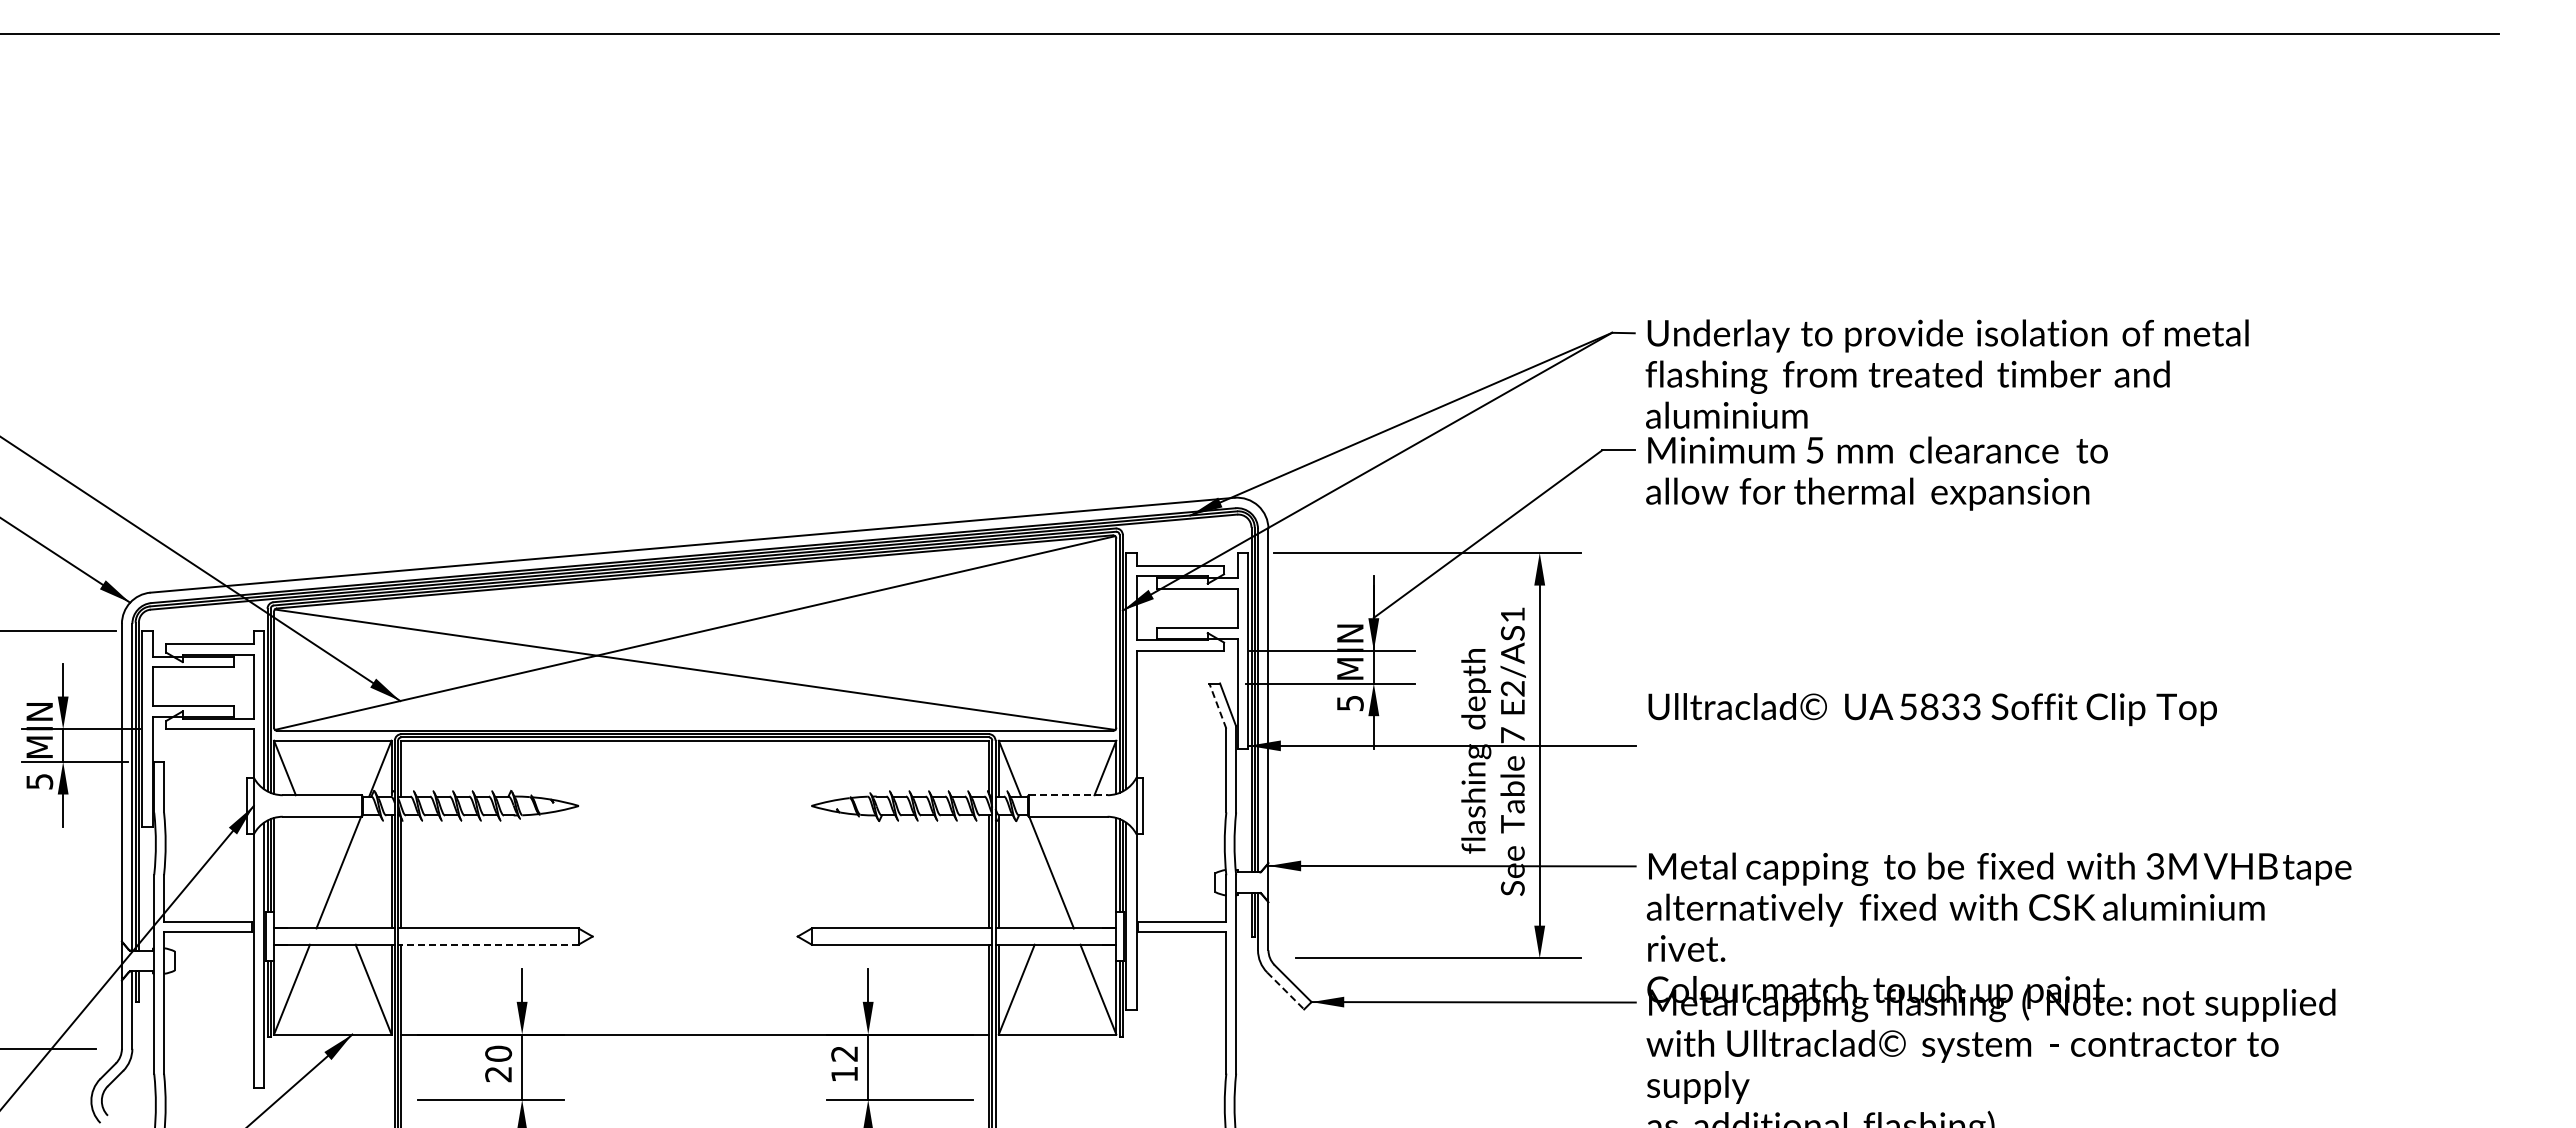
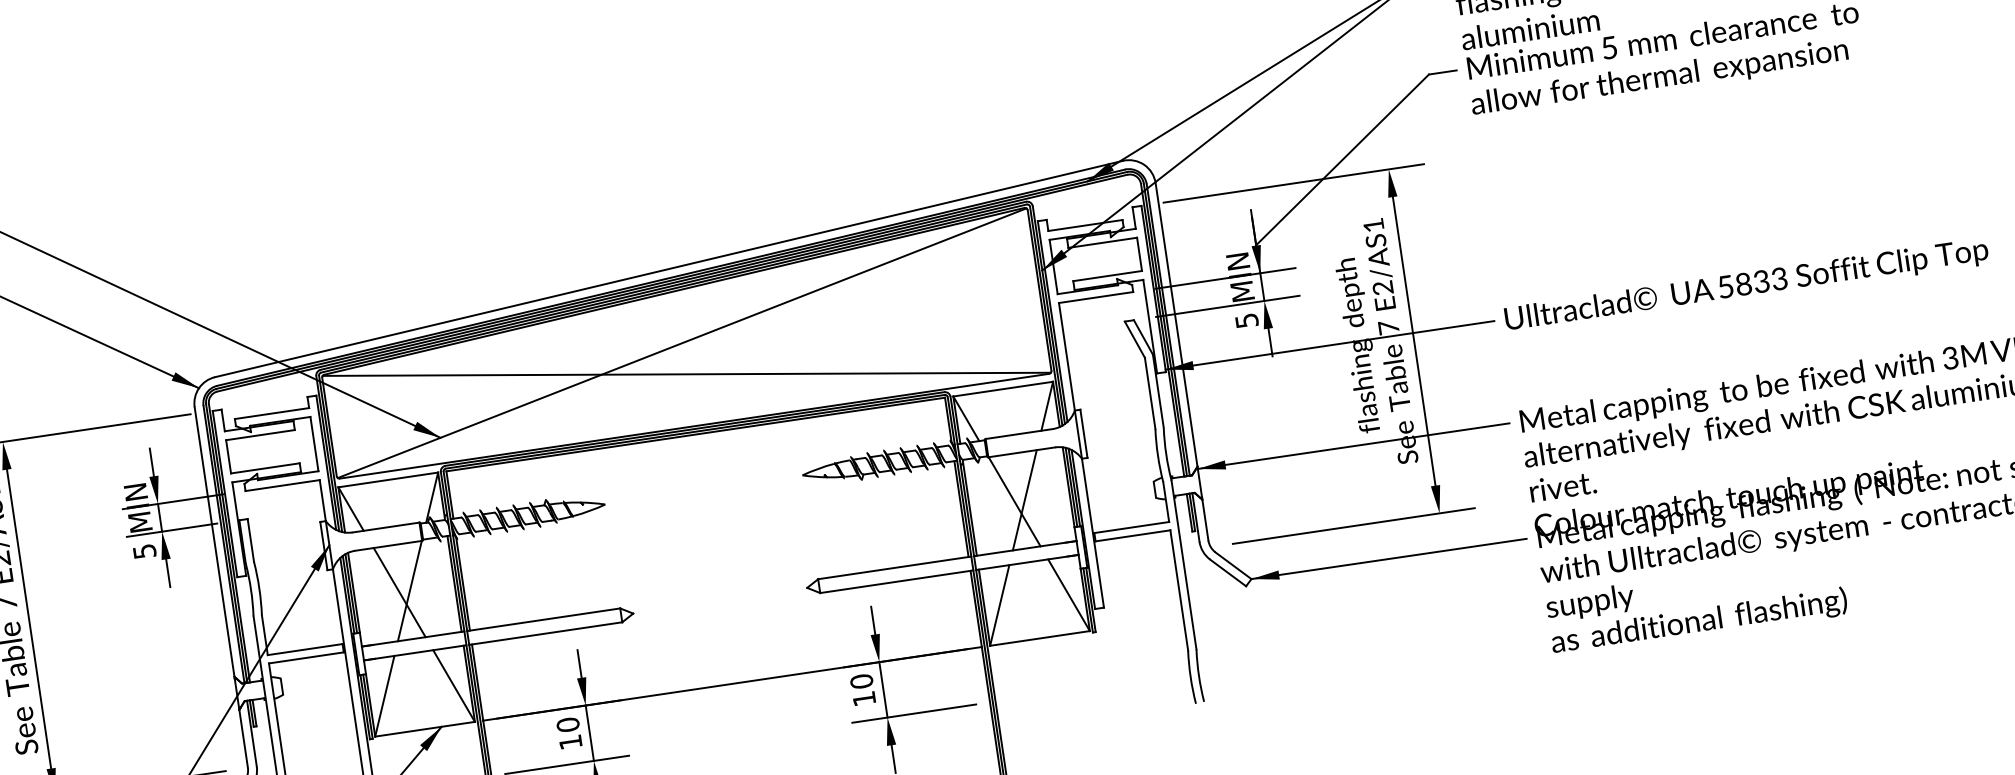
line: (1217, 705) -> (1134, 339), dashed -> solid
text: (1932, 709) -> (1746, 286), moved
line: (1068, 795) -> (1019, 434), dashed -> solid
line: (326, 872) -> (399, 592), added
line: (1063, 872) -> (1024, 500), added
line: (487, 944) -> (545, 633), dashed -> solid
line: (1286, 991) -> (1228, 573), dashed -> solid
text: (844, 1053) -> (861, 681), 12 -> 10
text: (498, 1074) -> (570, 742), 20 -> 10

